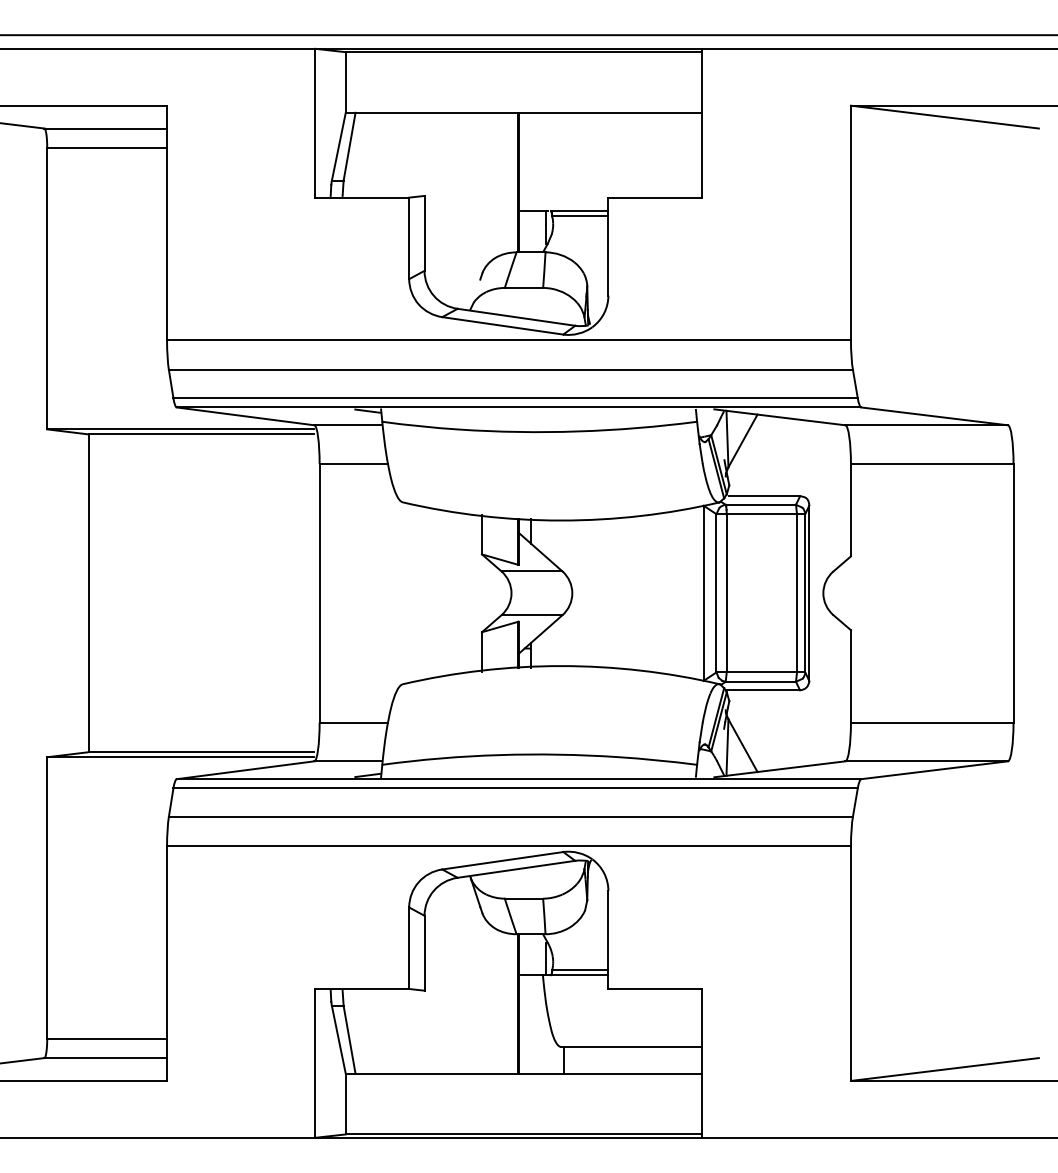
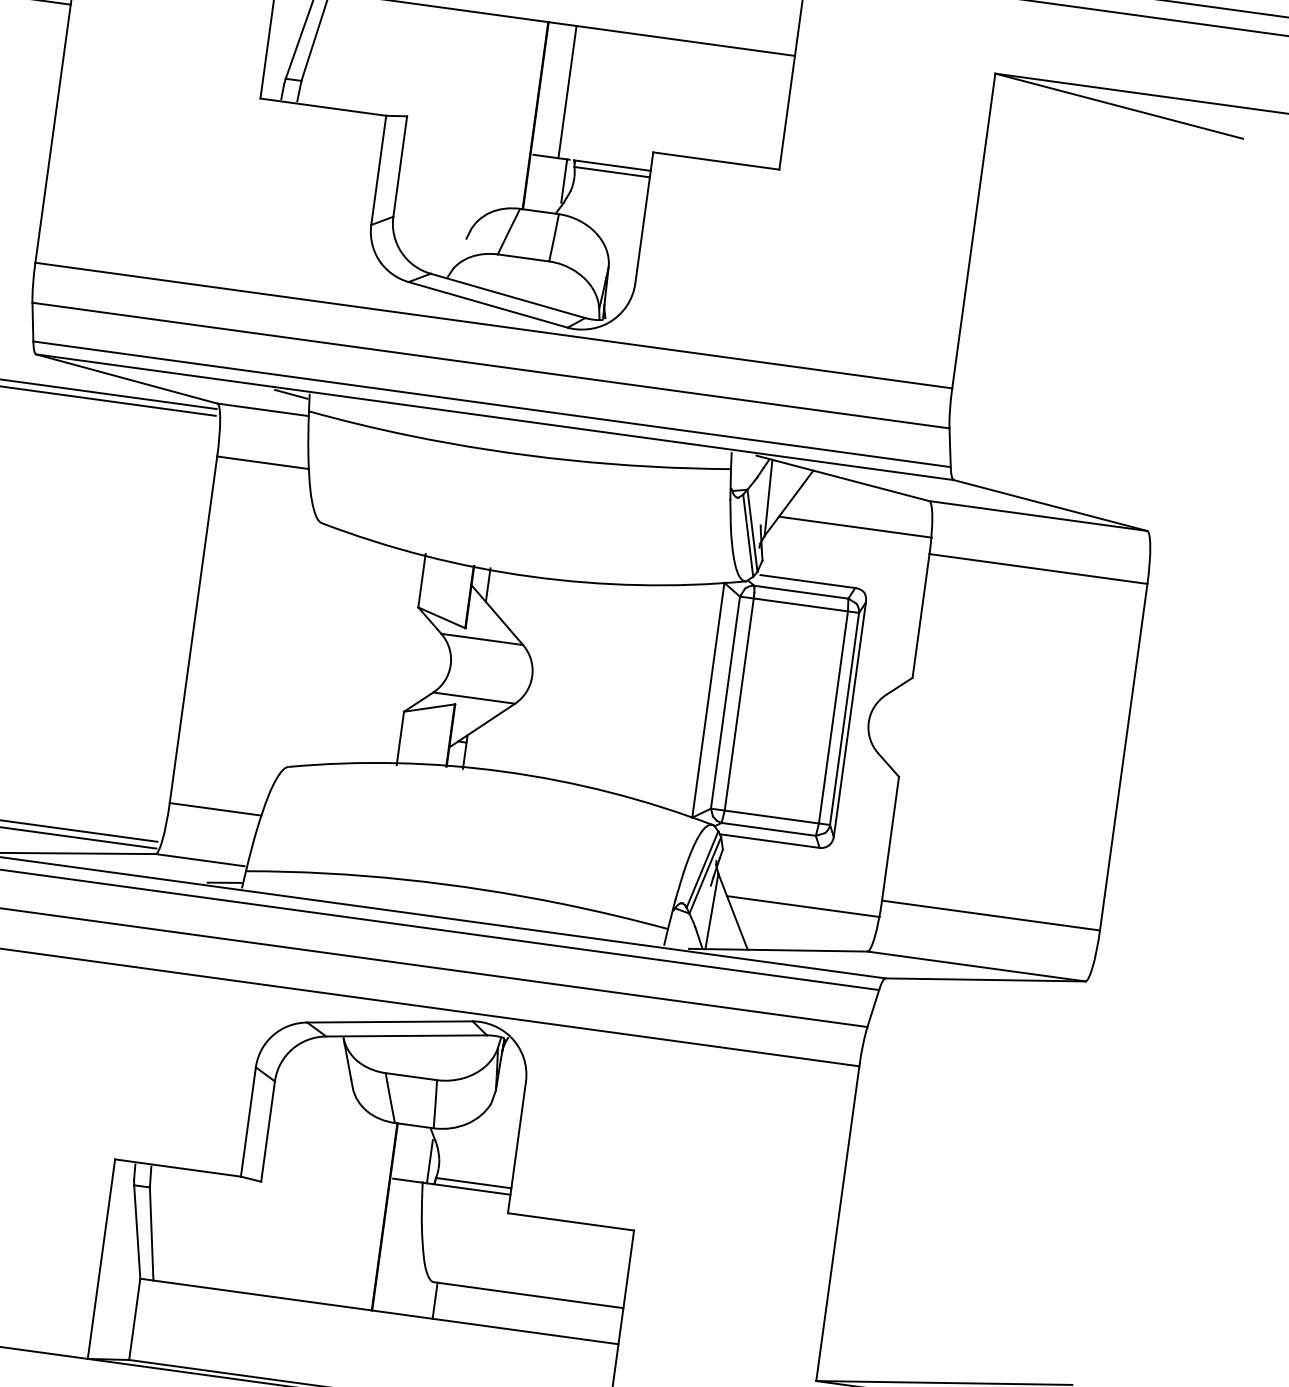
line: (539, 161) -> (567, 91), added
line: (793, 451) -> (854, 526), added
line: (793, 734) -> (802, 906), added

